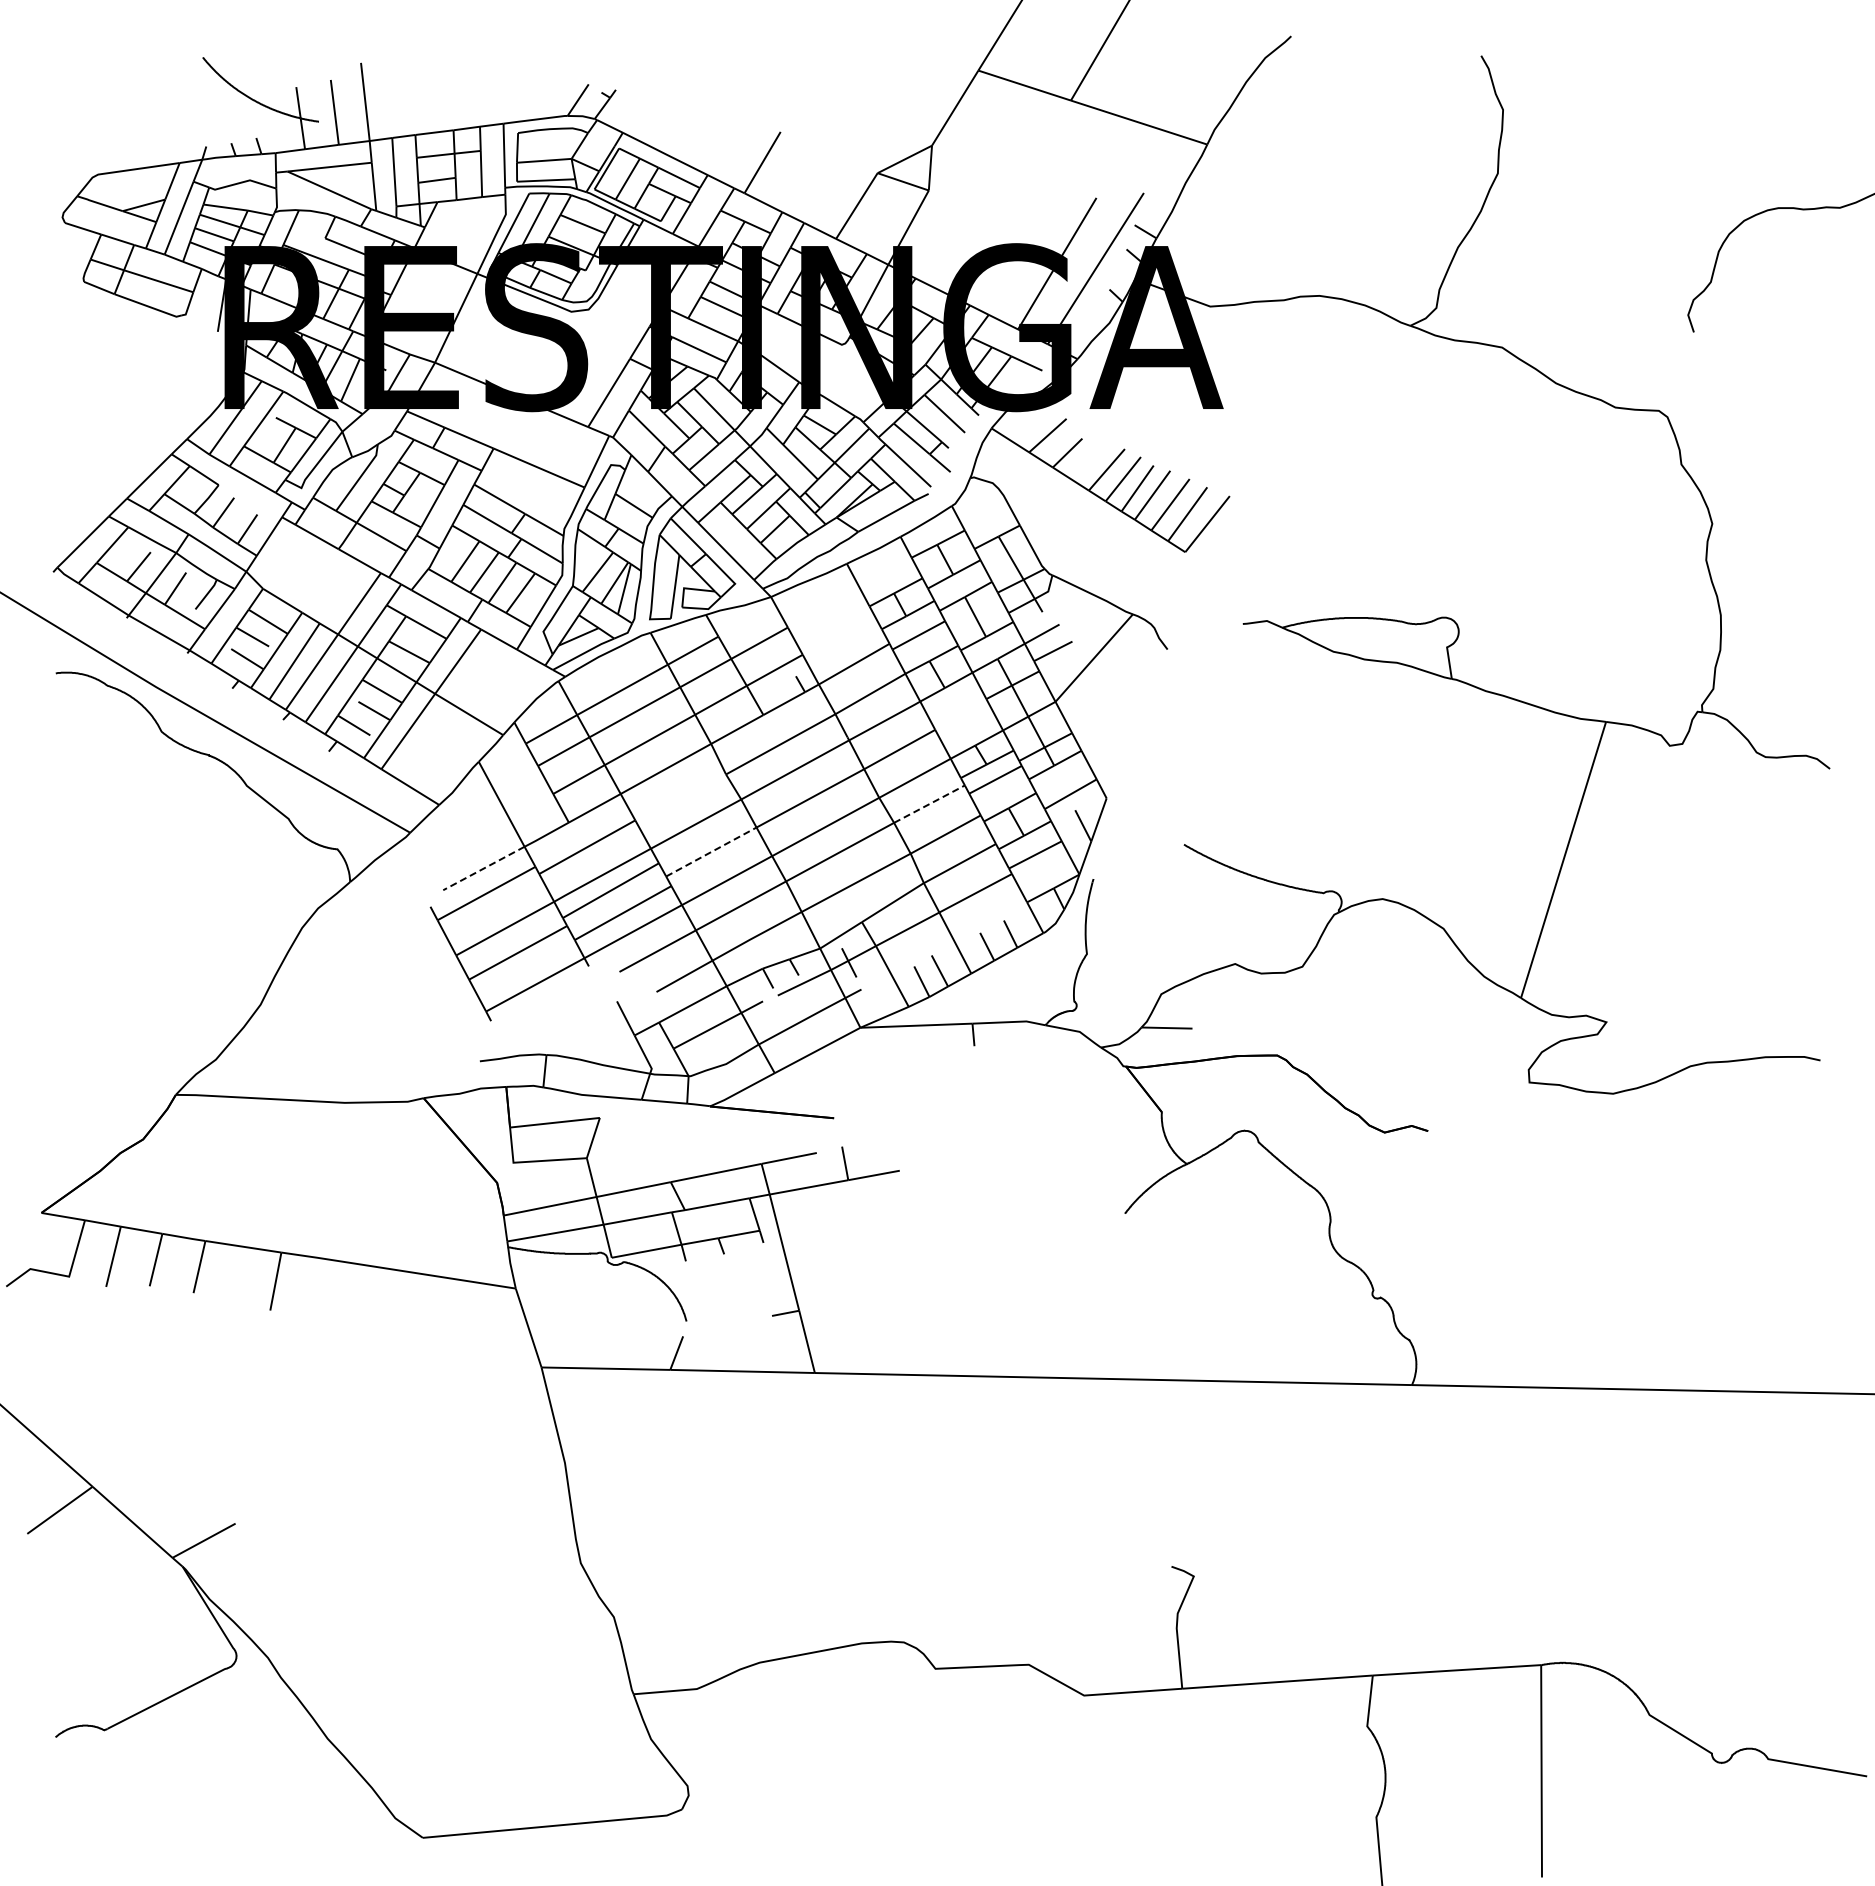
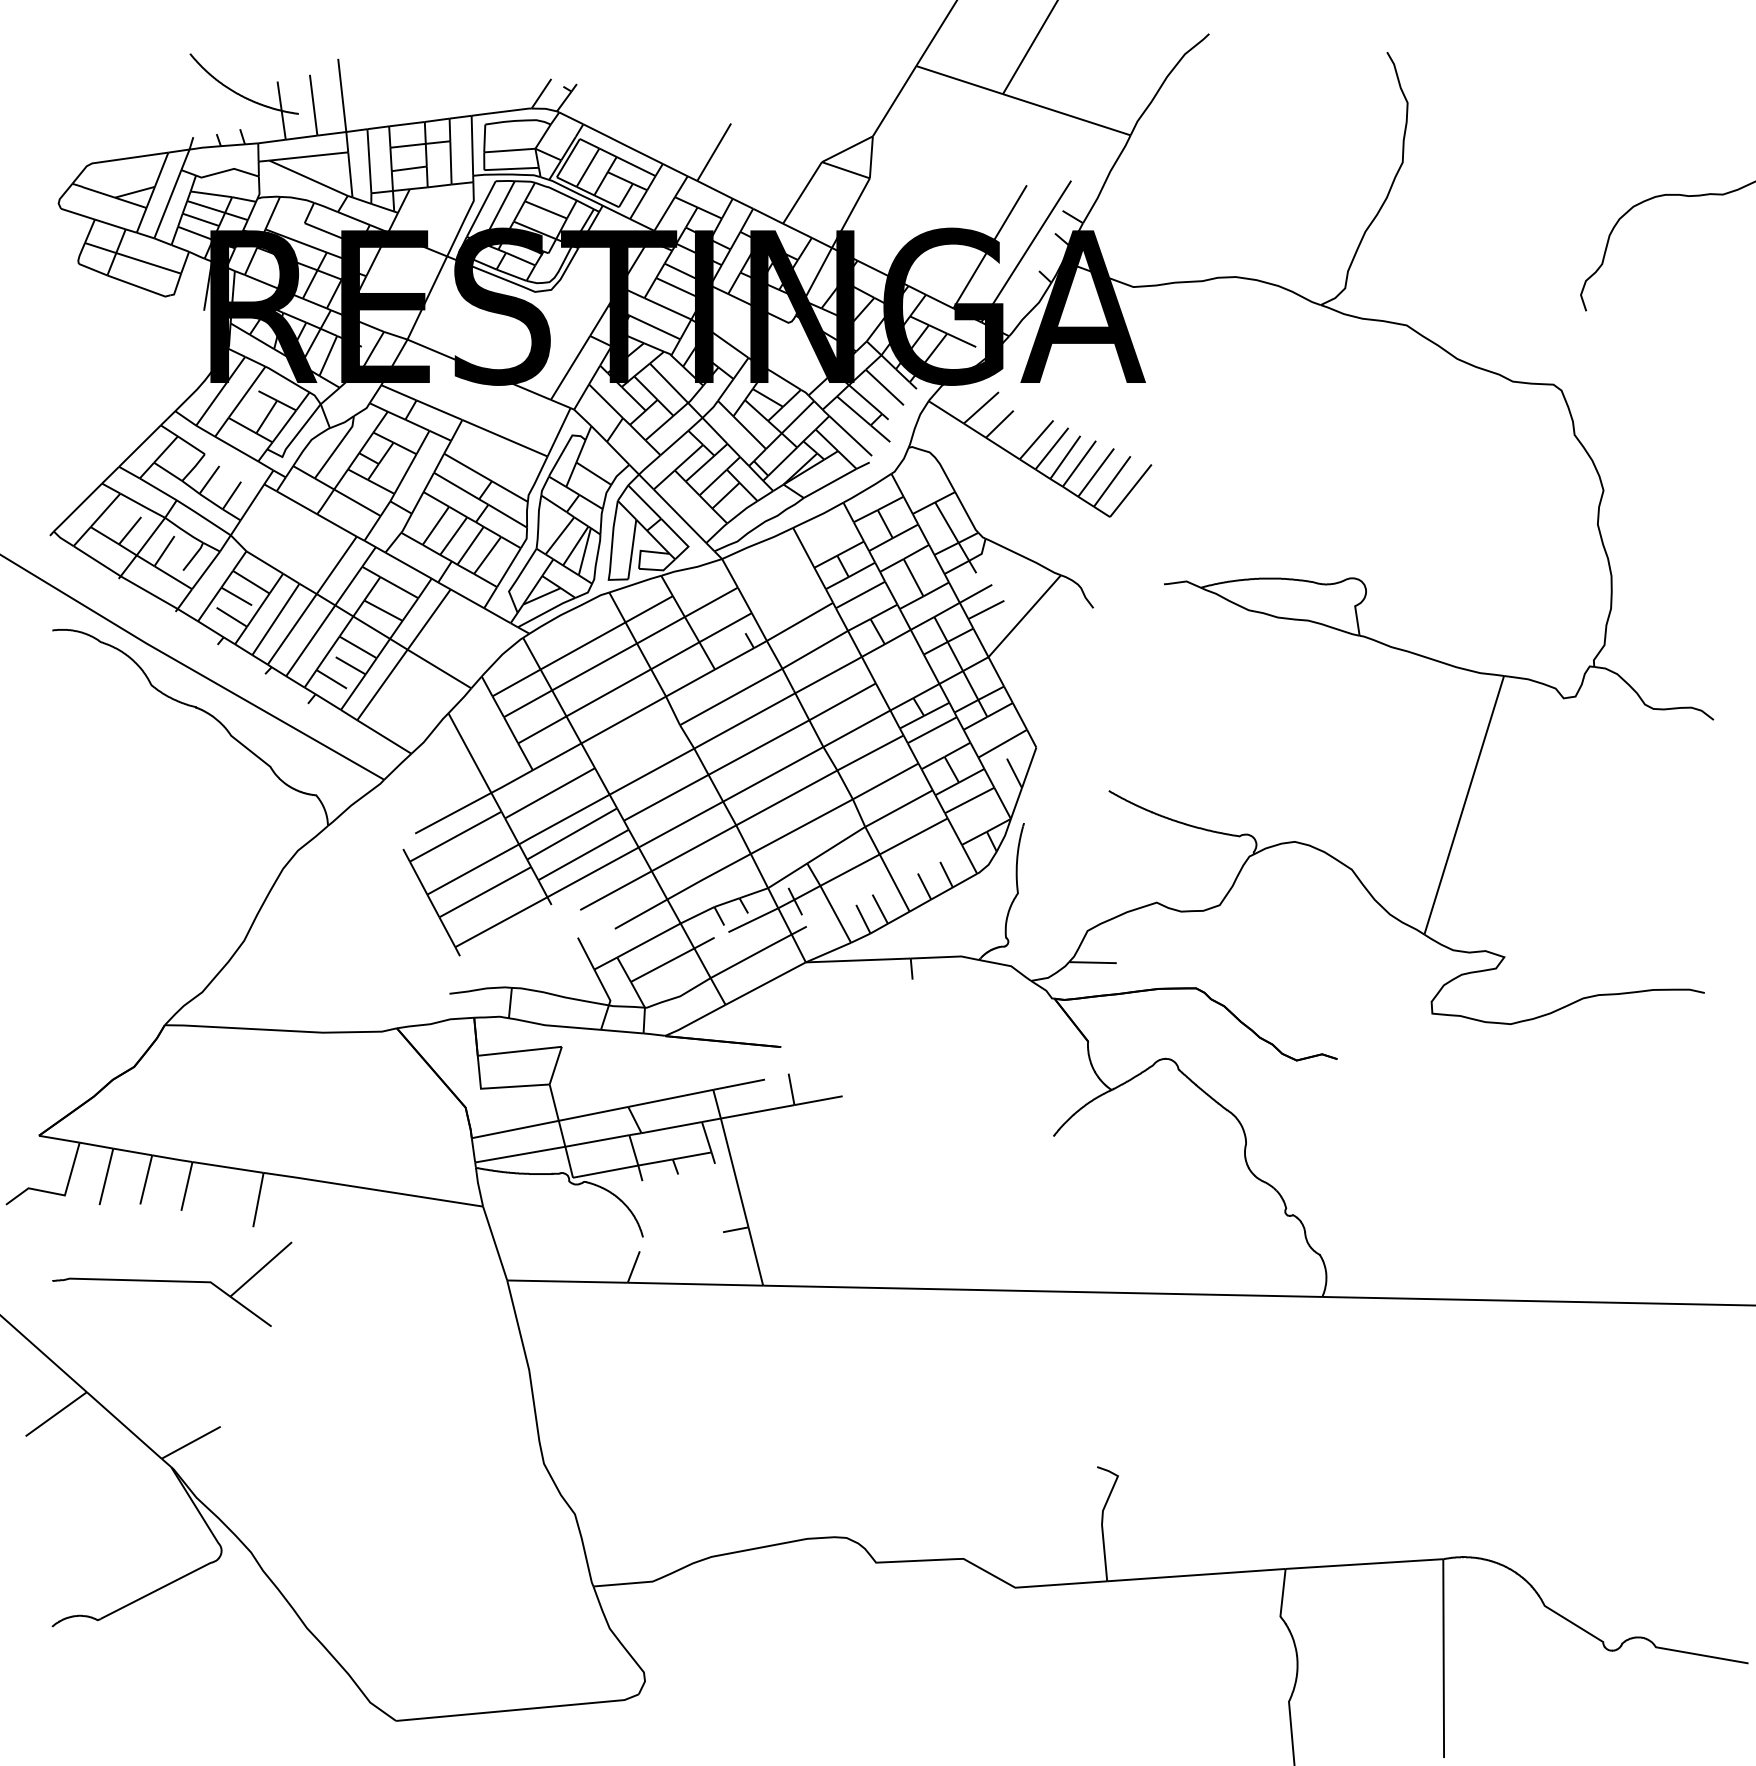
line: (929, 803) -> (870, 752), dashed -> solid
line: (711, 851) -> (666, 797), dashed -> solid
line: (483, 868) -> (452, 813), dashed -> solid
part: (183, 1371) -> (171, 1284), added

